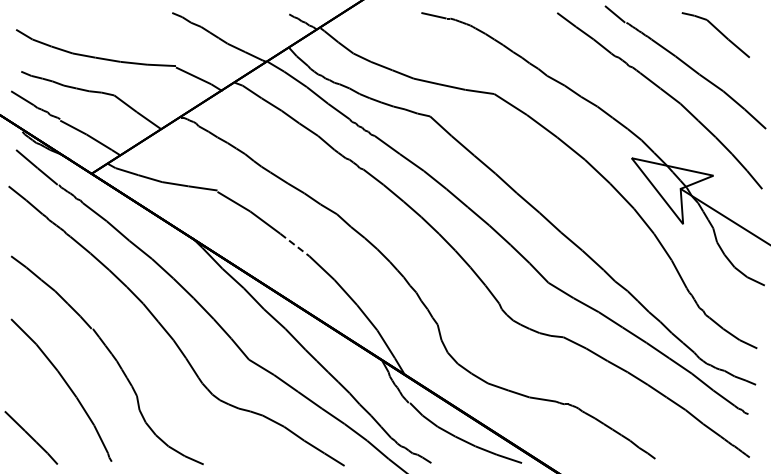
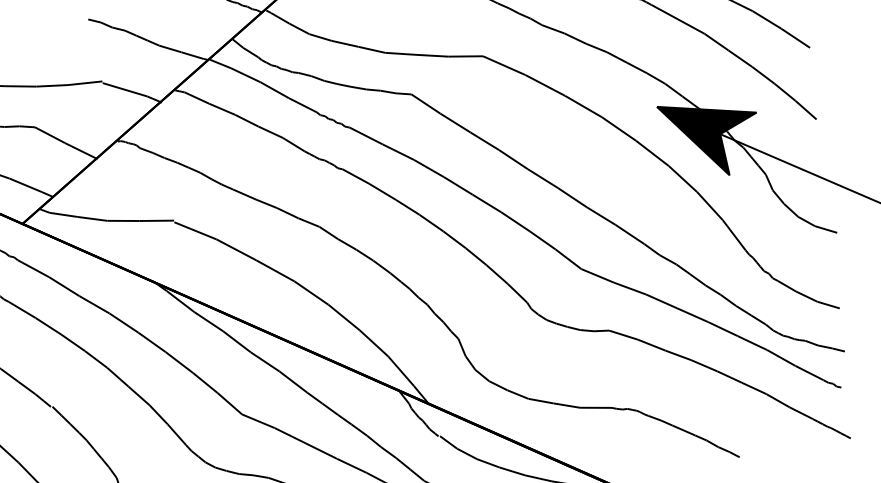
fill: (672, 191) -> (711, 138), added
line: (295, 245) -> (276, 271), dashed -> solid

